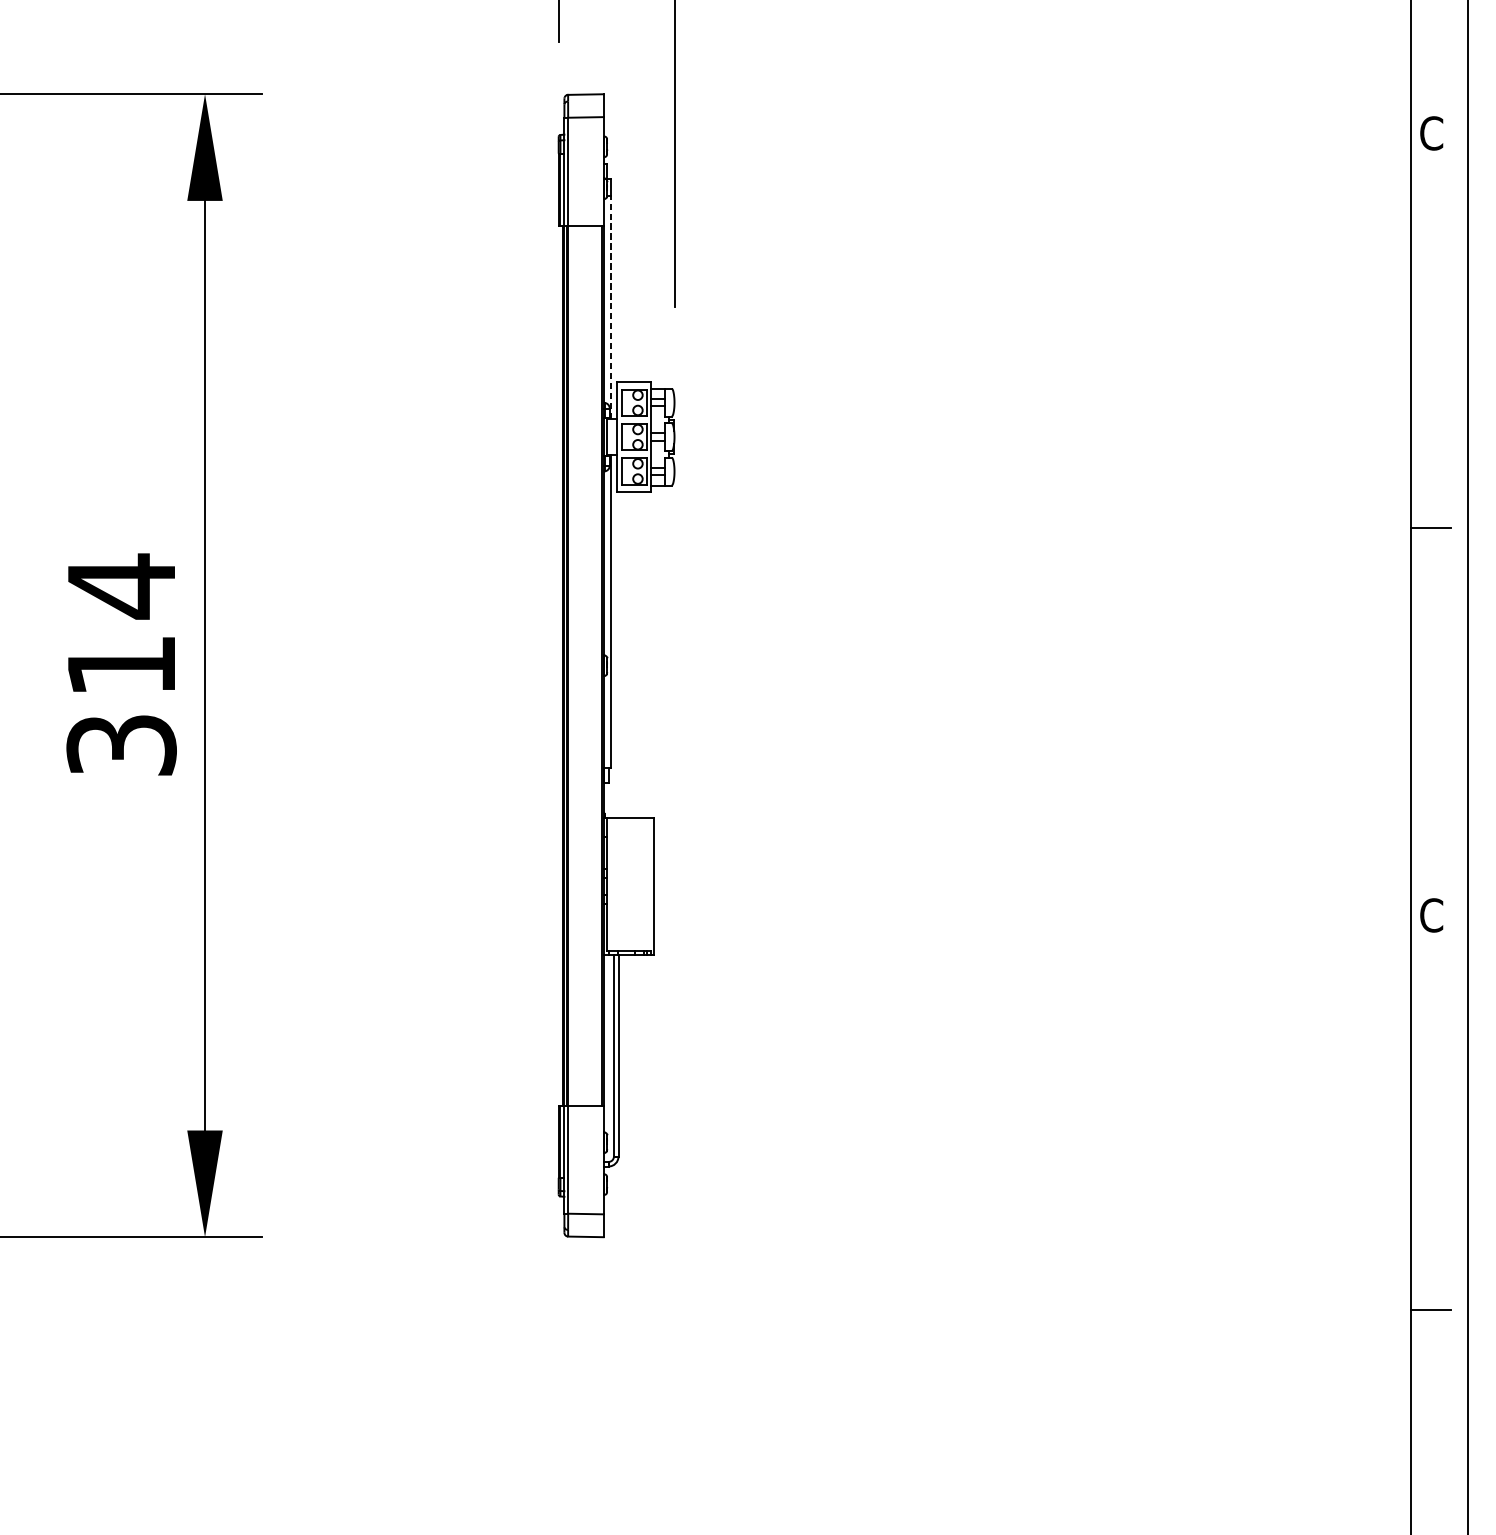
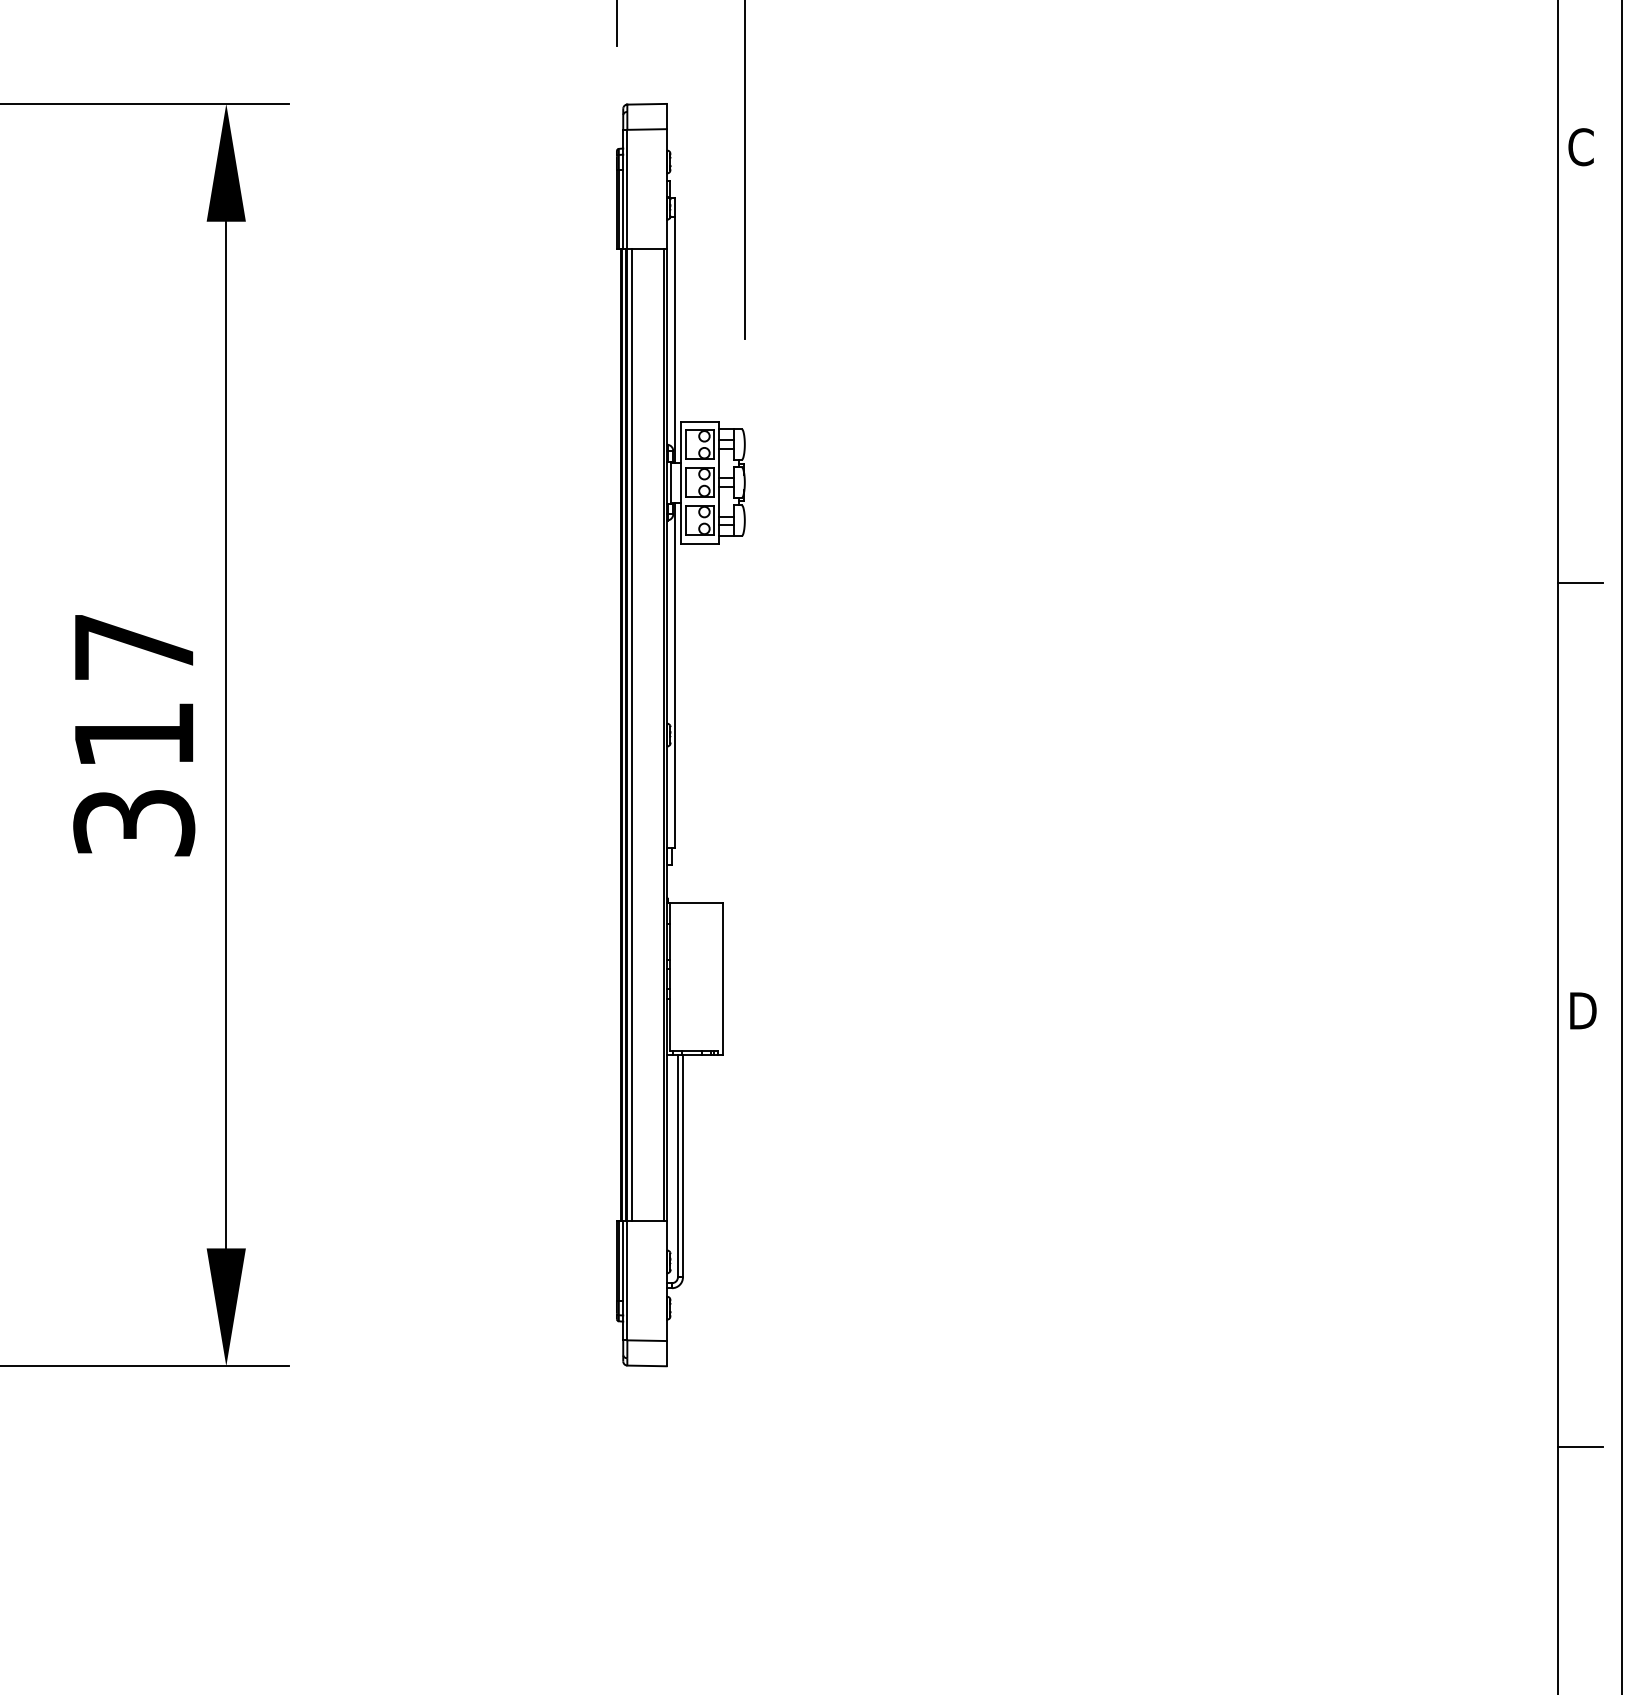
line: (610, 307) -> (674, 339), dashed -> solid
text: (121, 586) -> (134, 647), 314 -> 317
line: (571, 666) -> (631, 735), added
text: (1432, 915) -> (1582, 1010), C -> D

